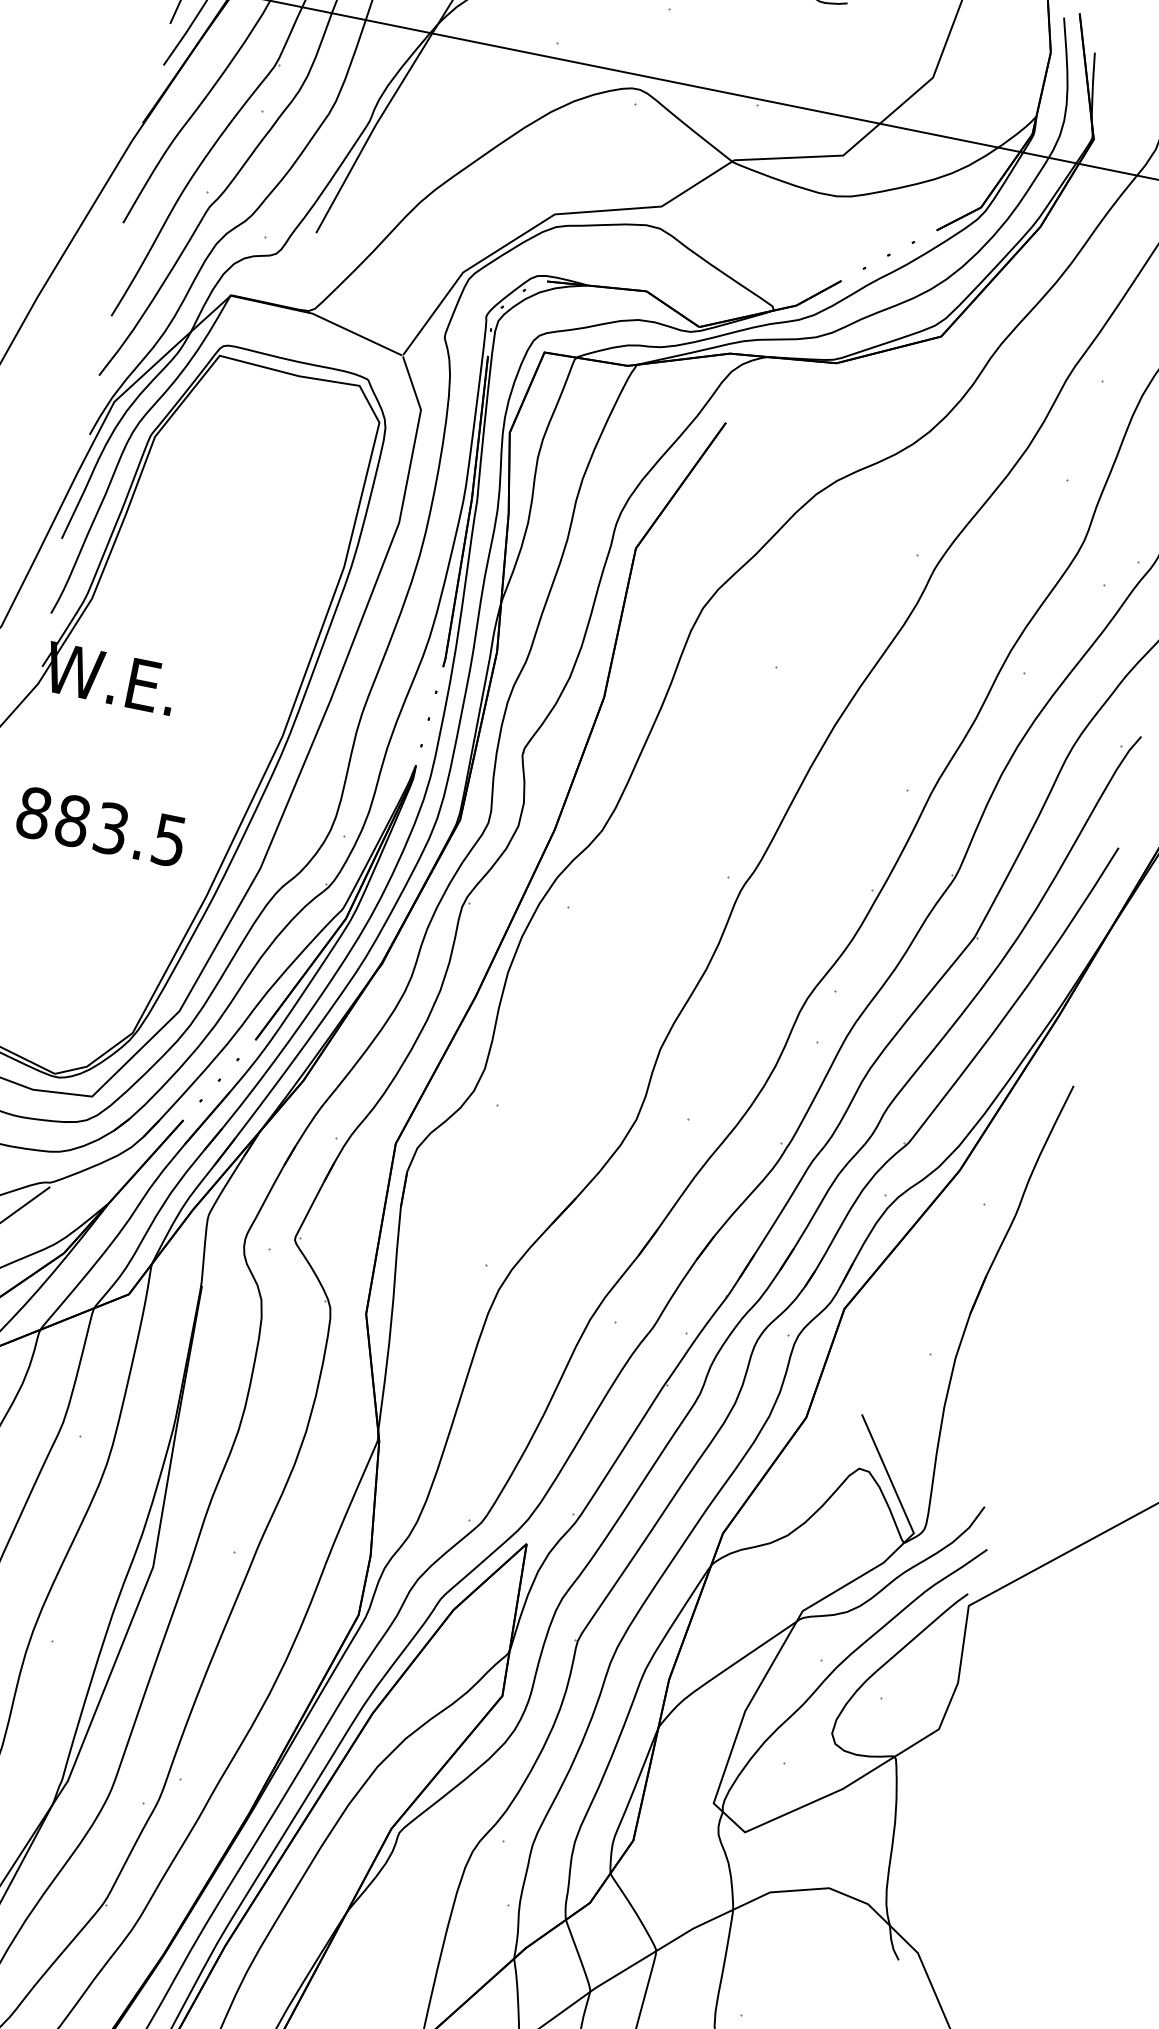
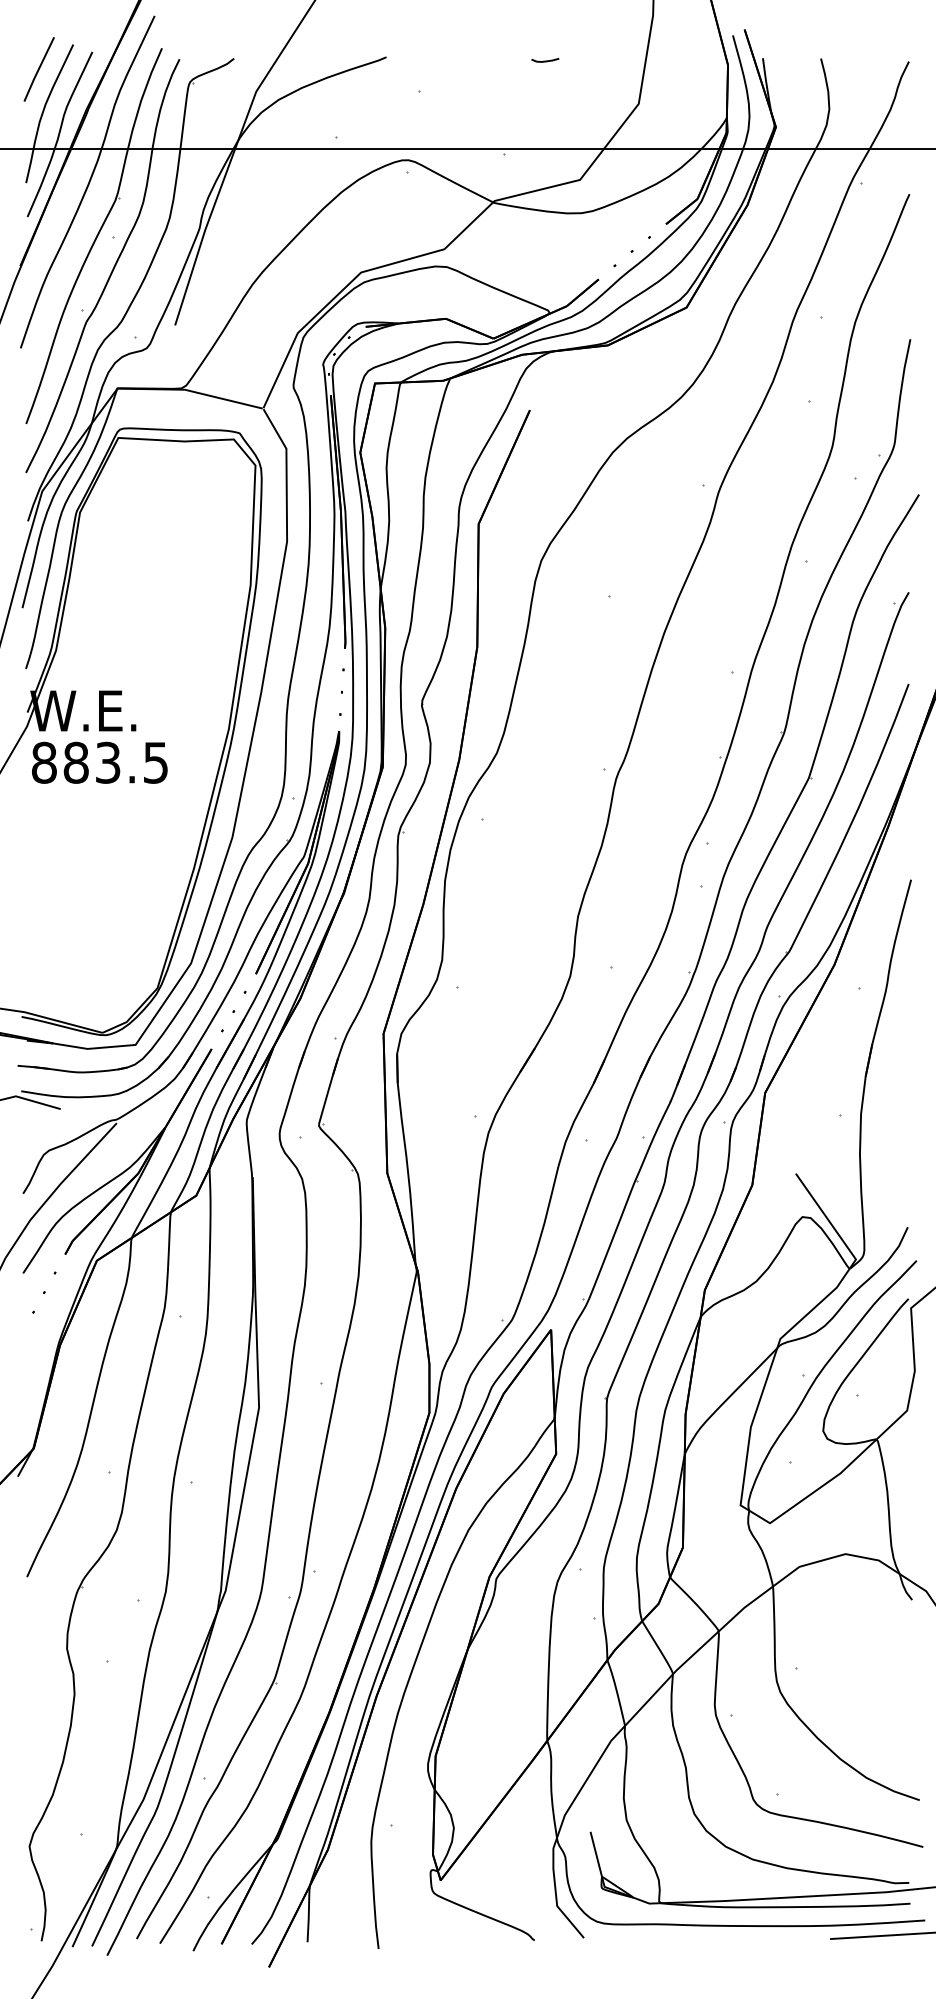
text: (101, 826) -> (99, 762), moved

